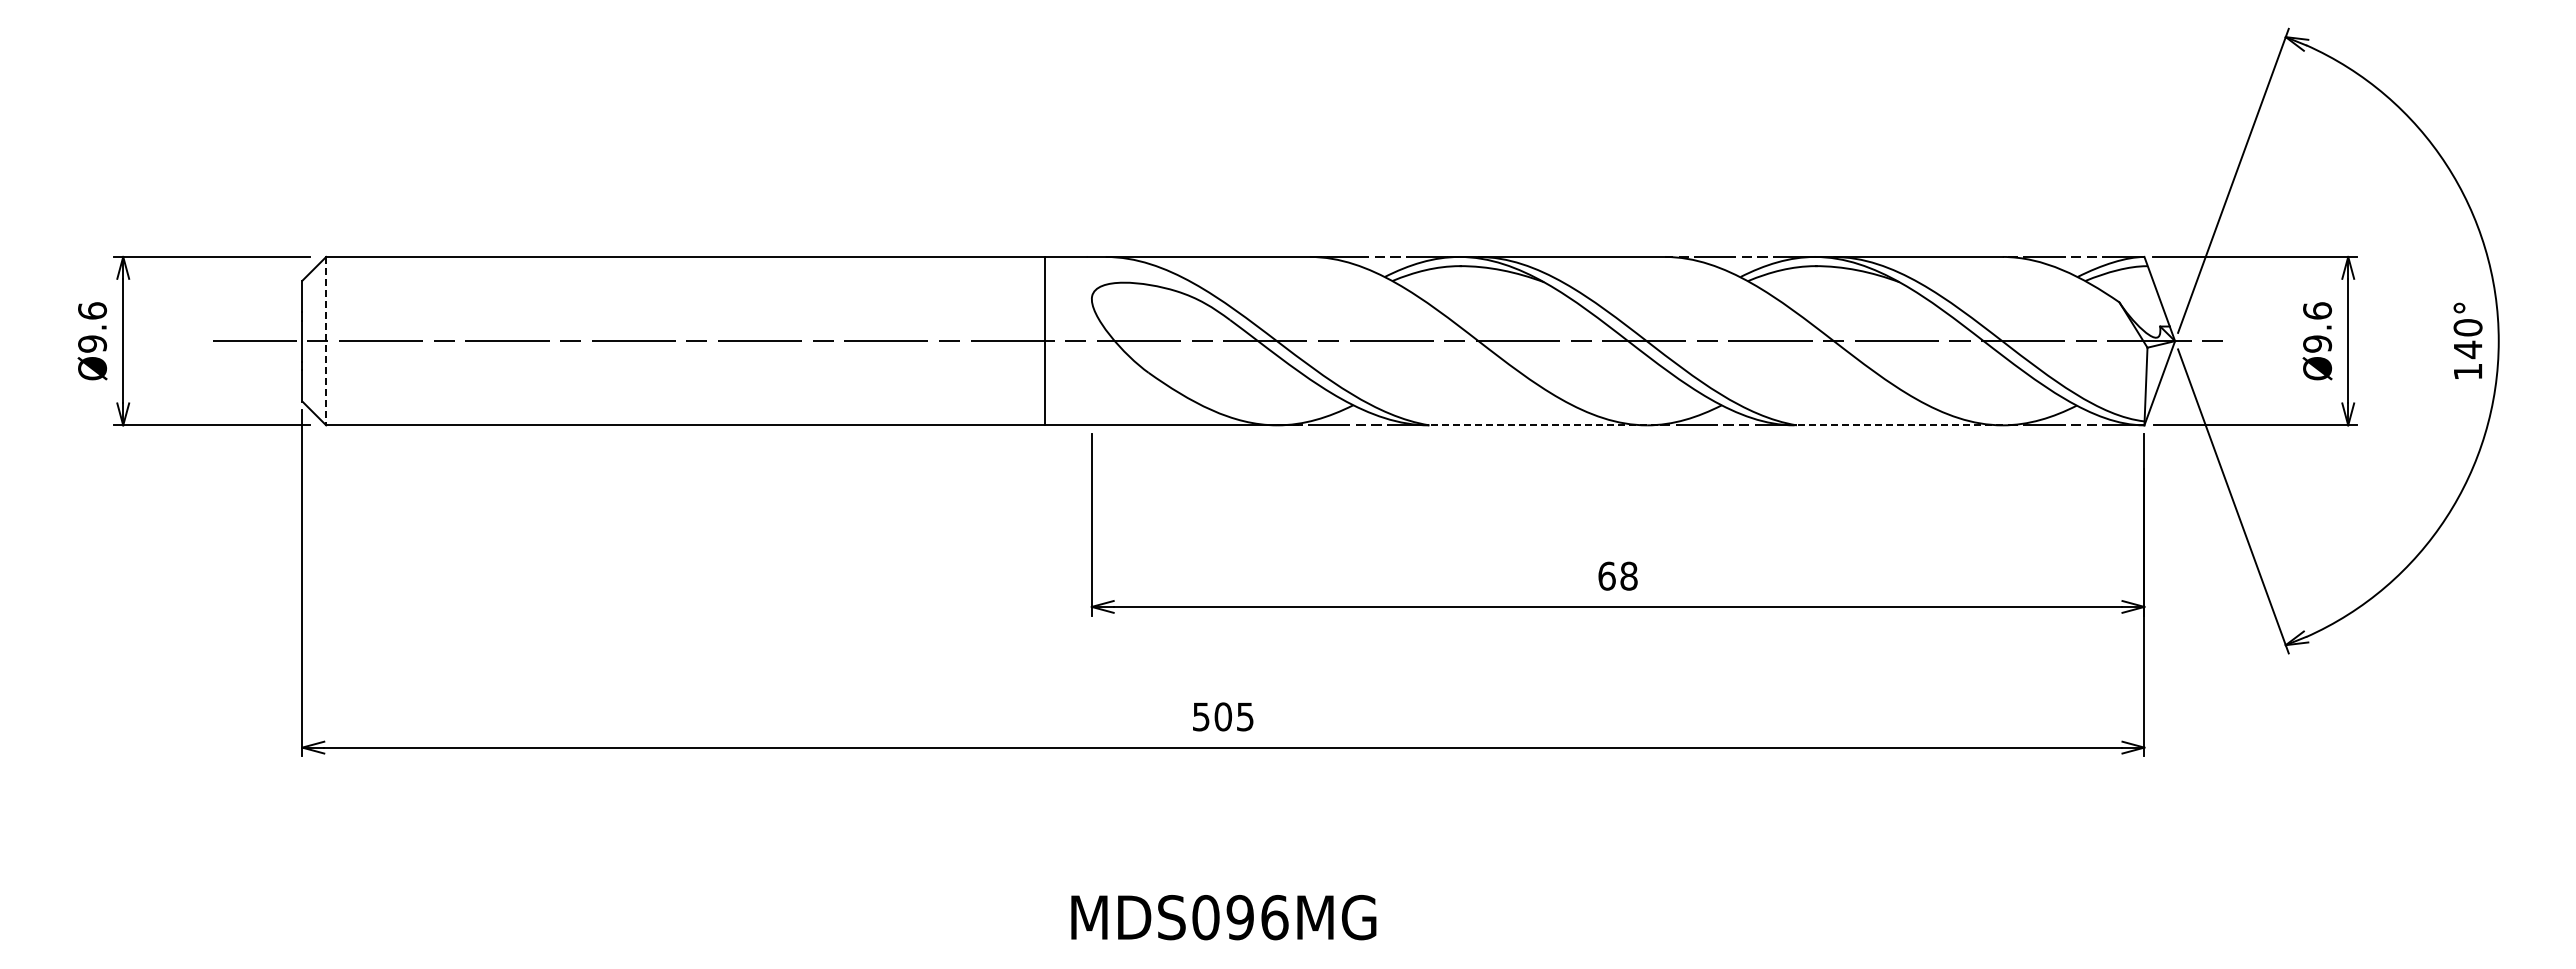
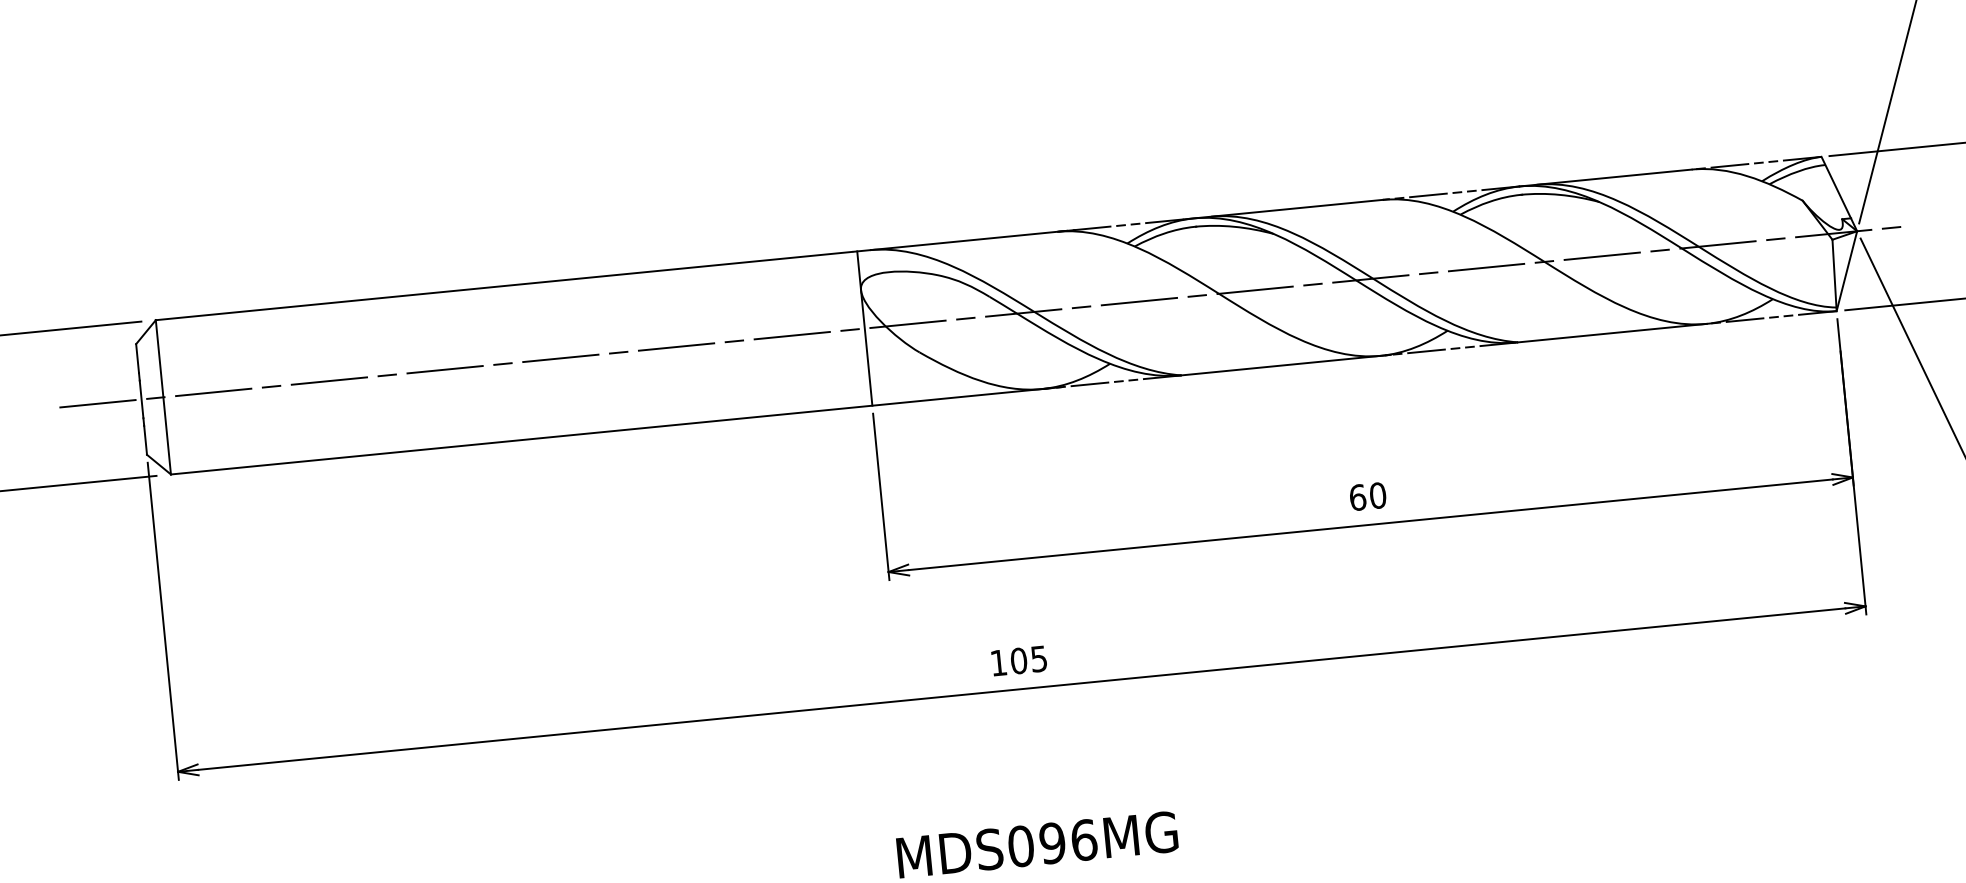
line: (1044, 340) -> (864, 327), moved
line: (326, 341) -> (163, 397), dashed -> solid
line: (1542, 425) -> (1285, 365), dashed -> solid
line: (1898, 425) -> (1611, 333), dashed -> solid
text: (1628, 576) -> (1377, 495), 68 -> 60
text: (1201, 716) -> (998, 662), 505 -> 105

